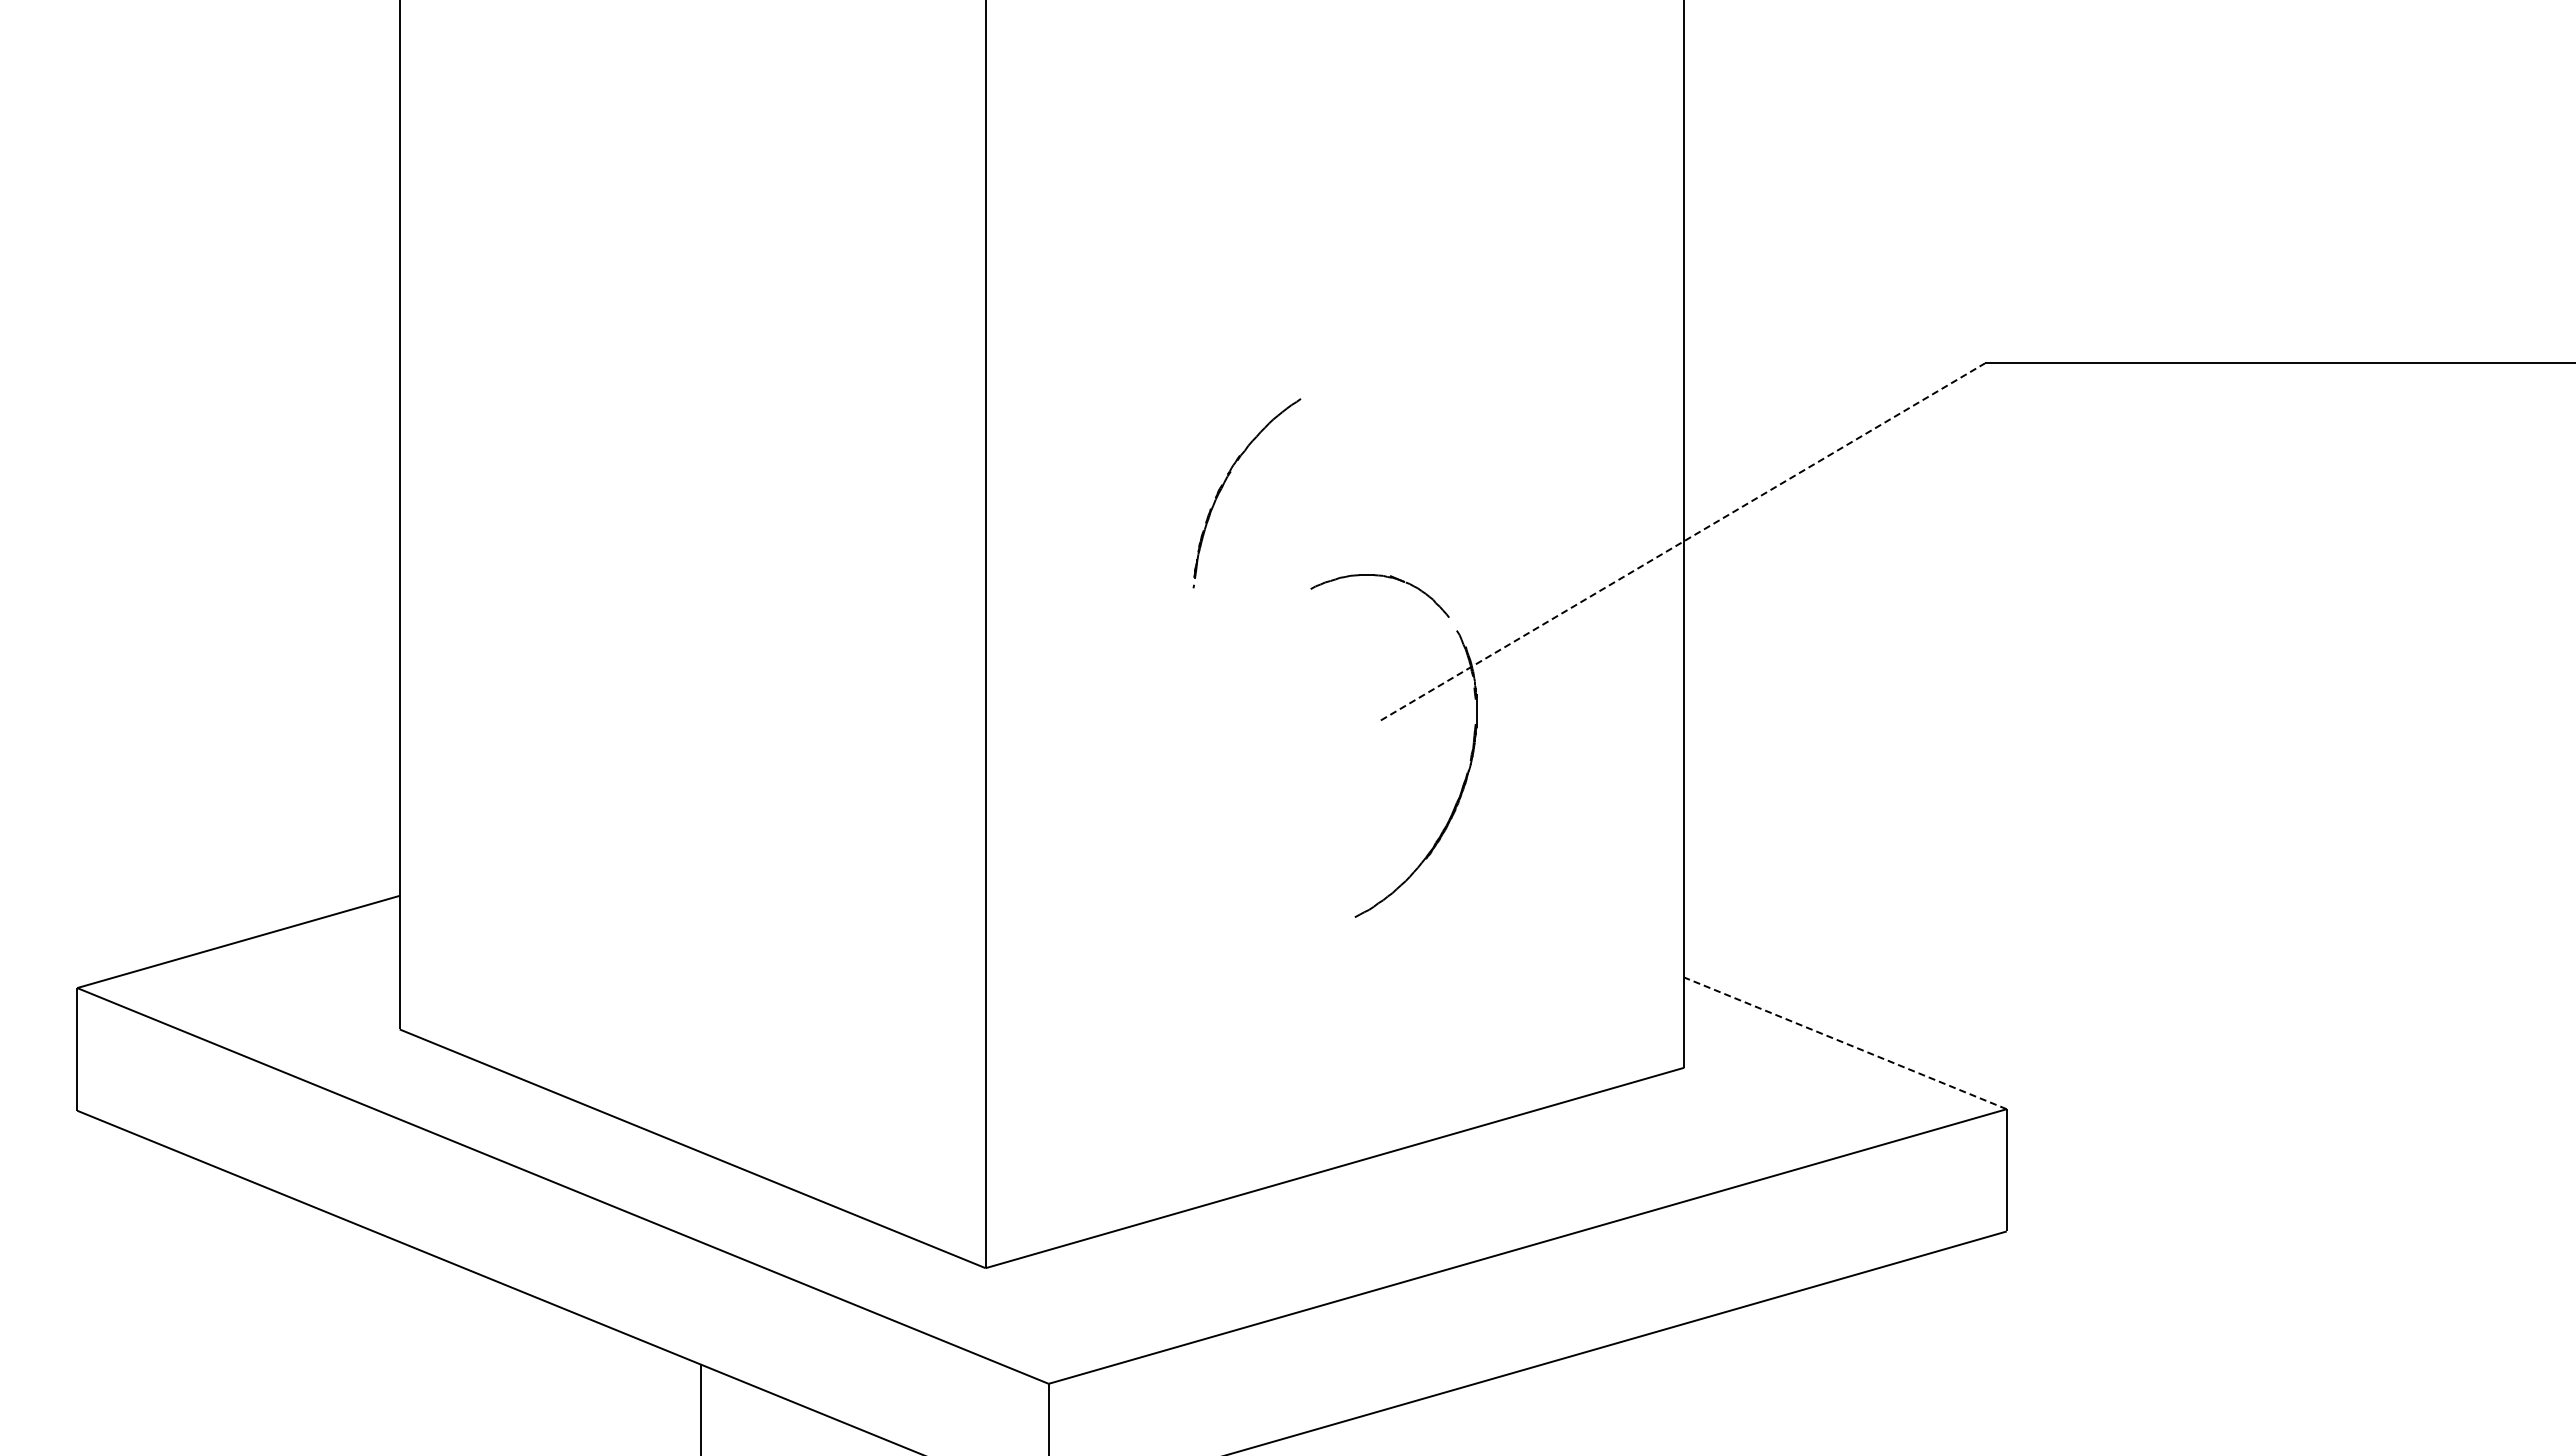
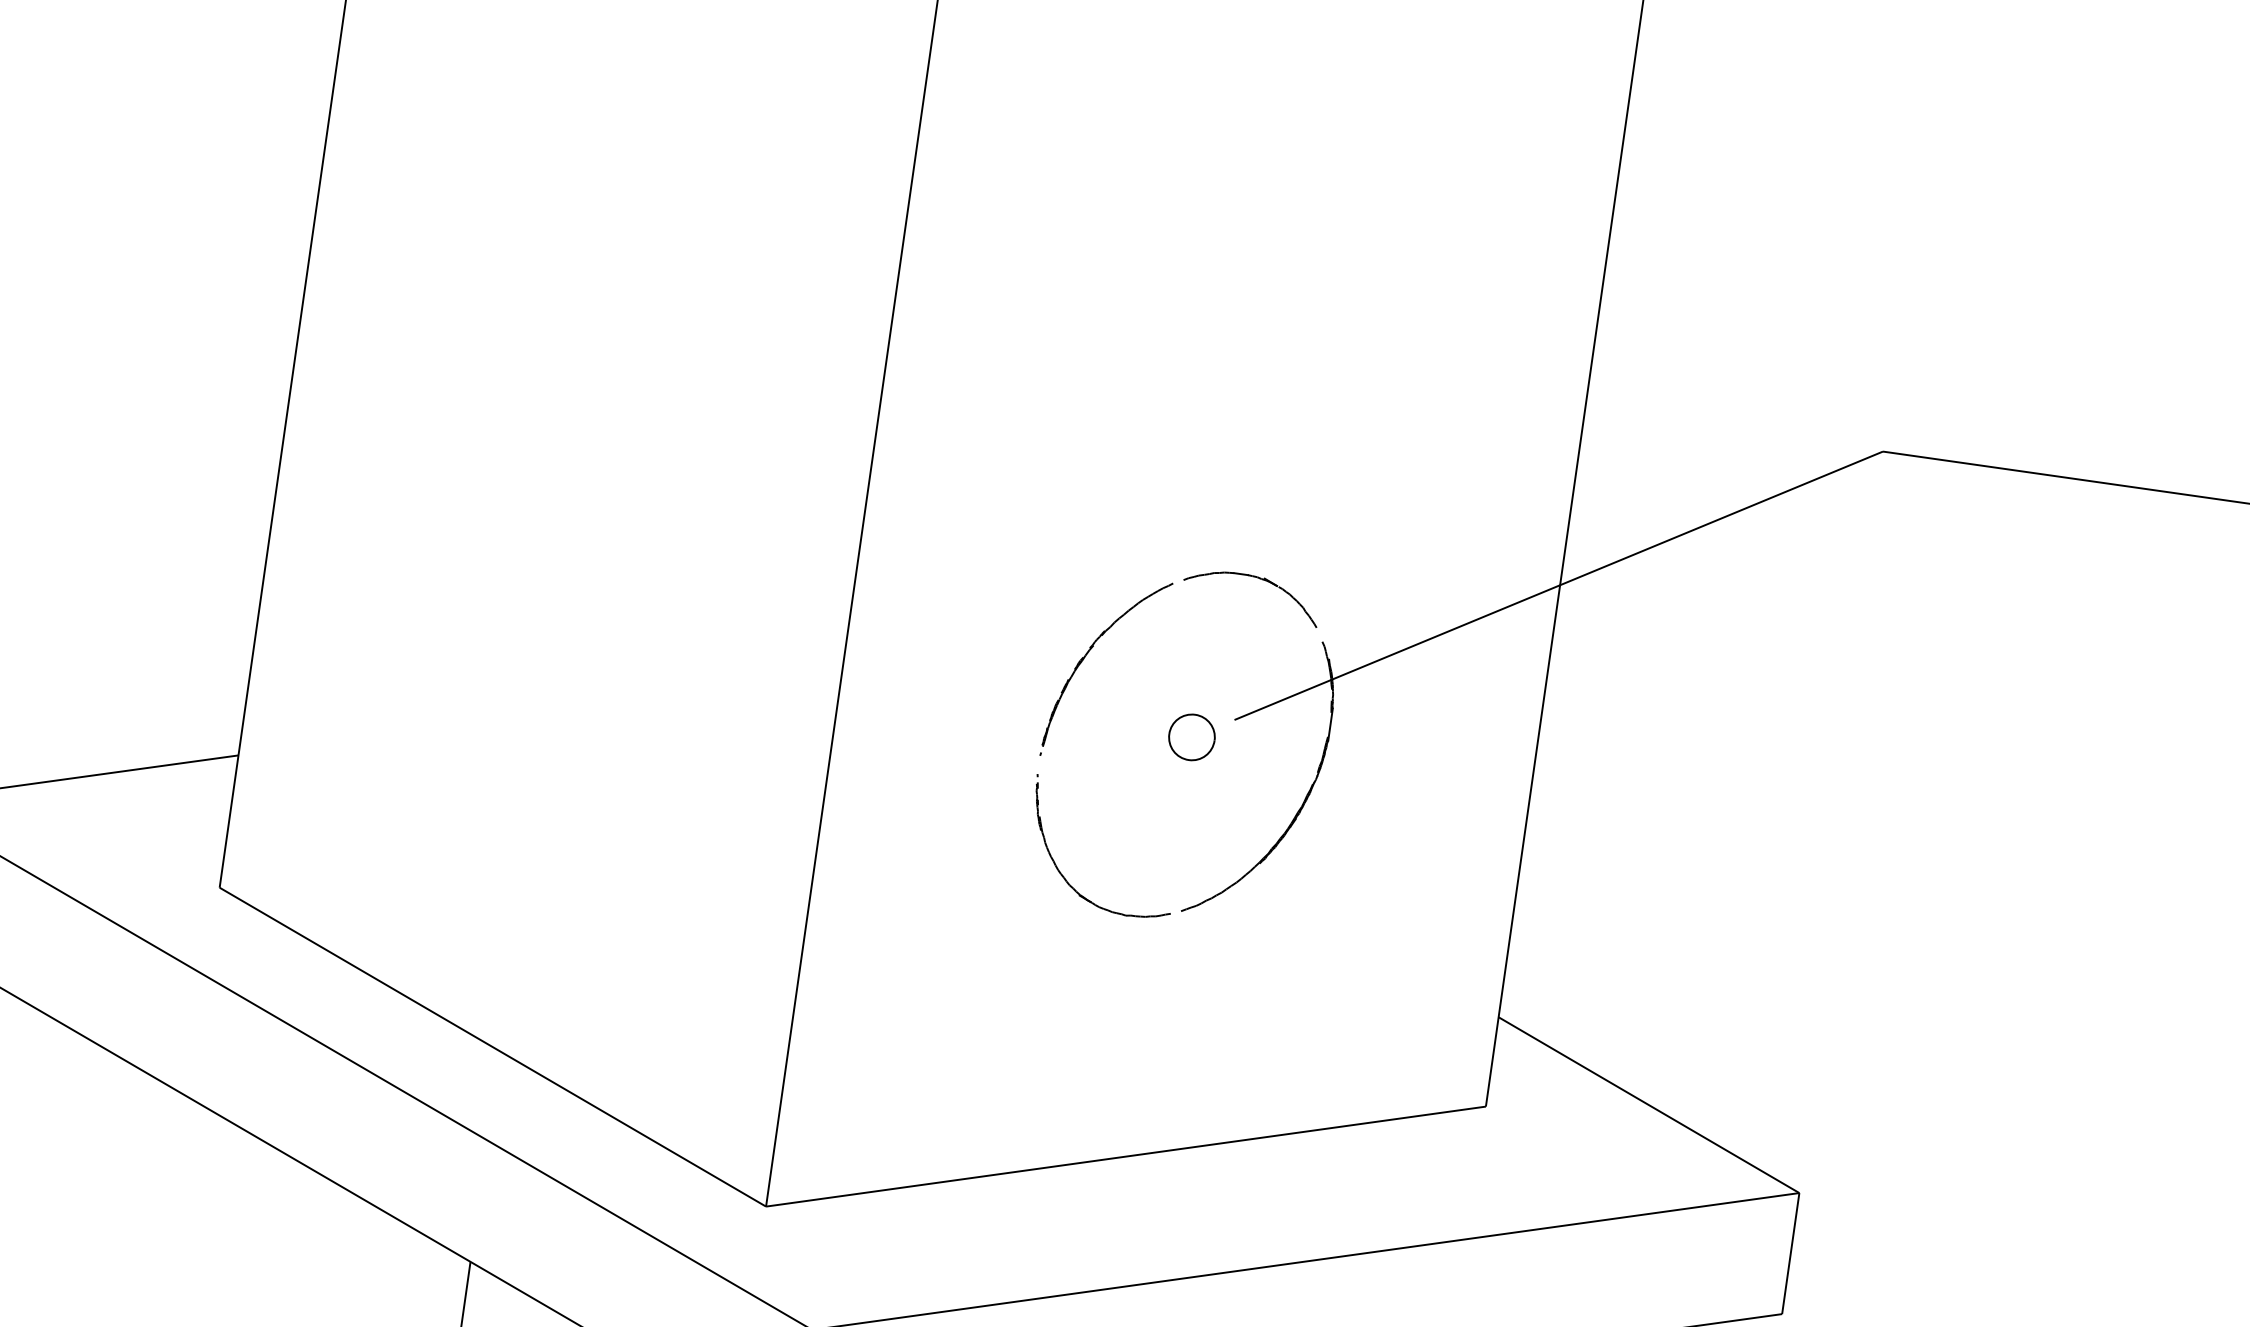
part: (1225, 482) -> (1086, 655), moved
line: (1682, 541) -> (1558, 585), dashed -> solid
part: (1340, 743) -> (1191, 737), added
part: (1234, 899) -> (1064, 876), added
line: (1845, 1043) -> (1648, 1105), dashed -> solid

